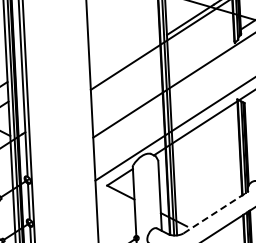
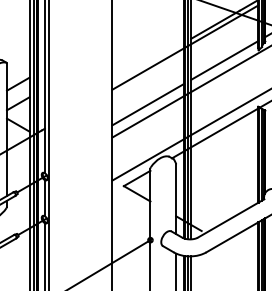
line: (201, 55) -> (224, 60), added
line: (127, 102) -> (148, 104), added
line: (216, 212) -> (231, 218), dashed -> solid

